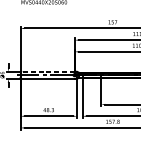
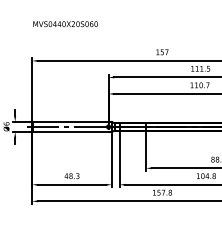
line: (47, 72) -> (70, 122), dashed -> solid

